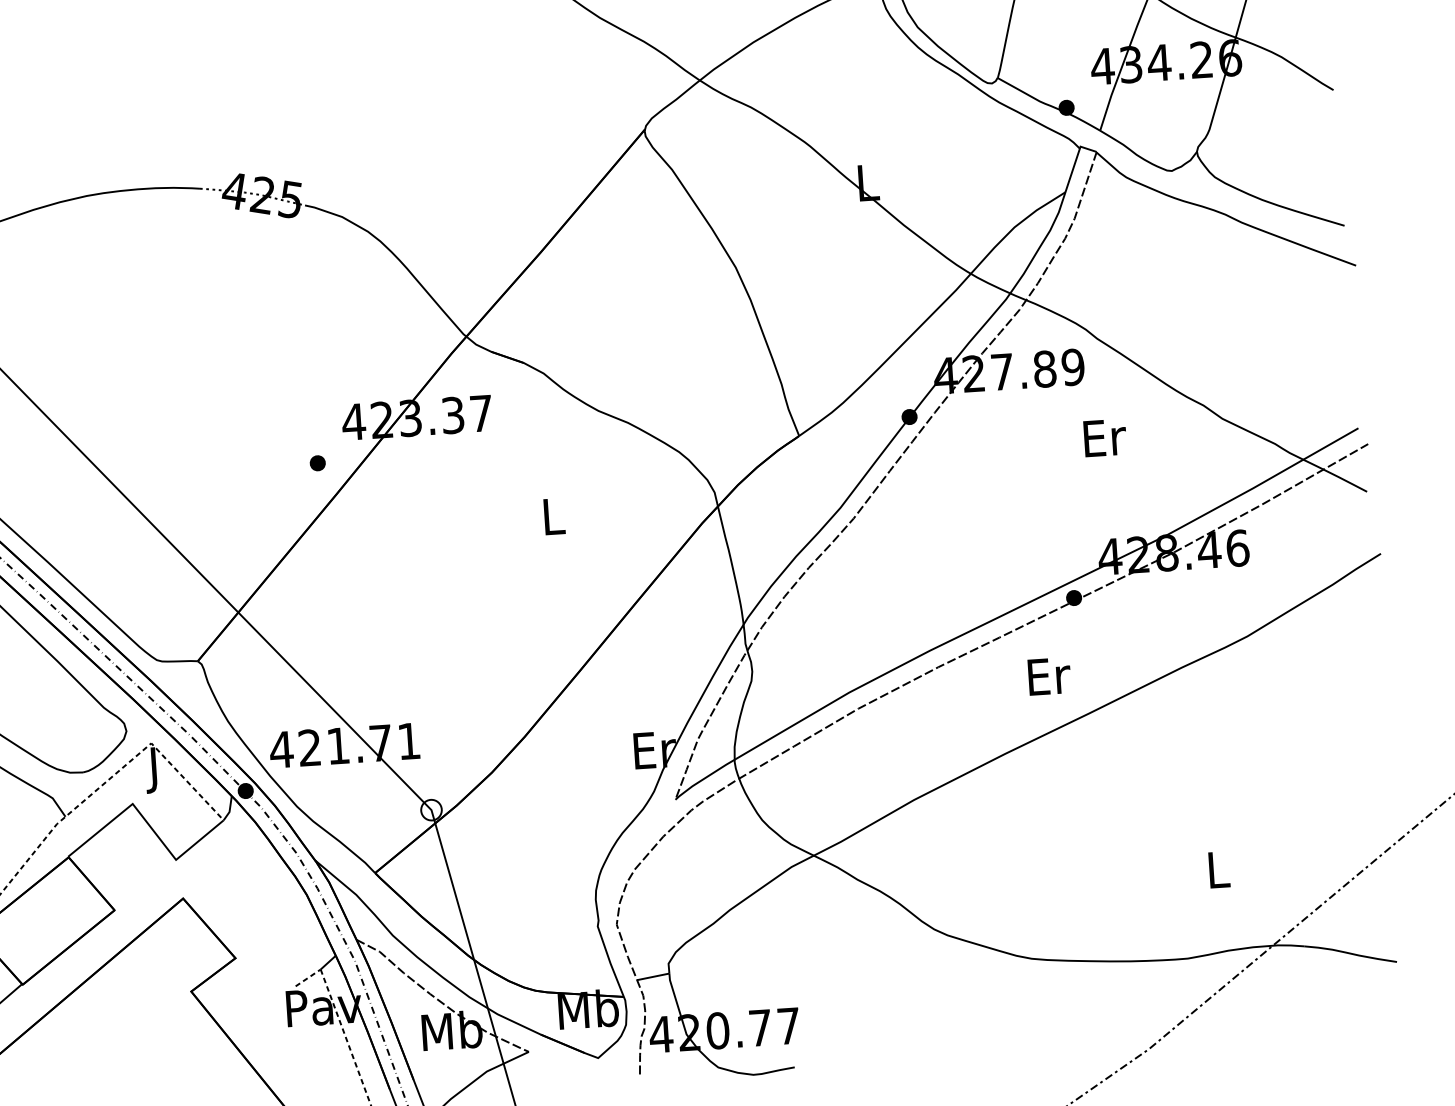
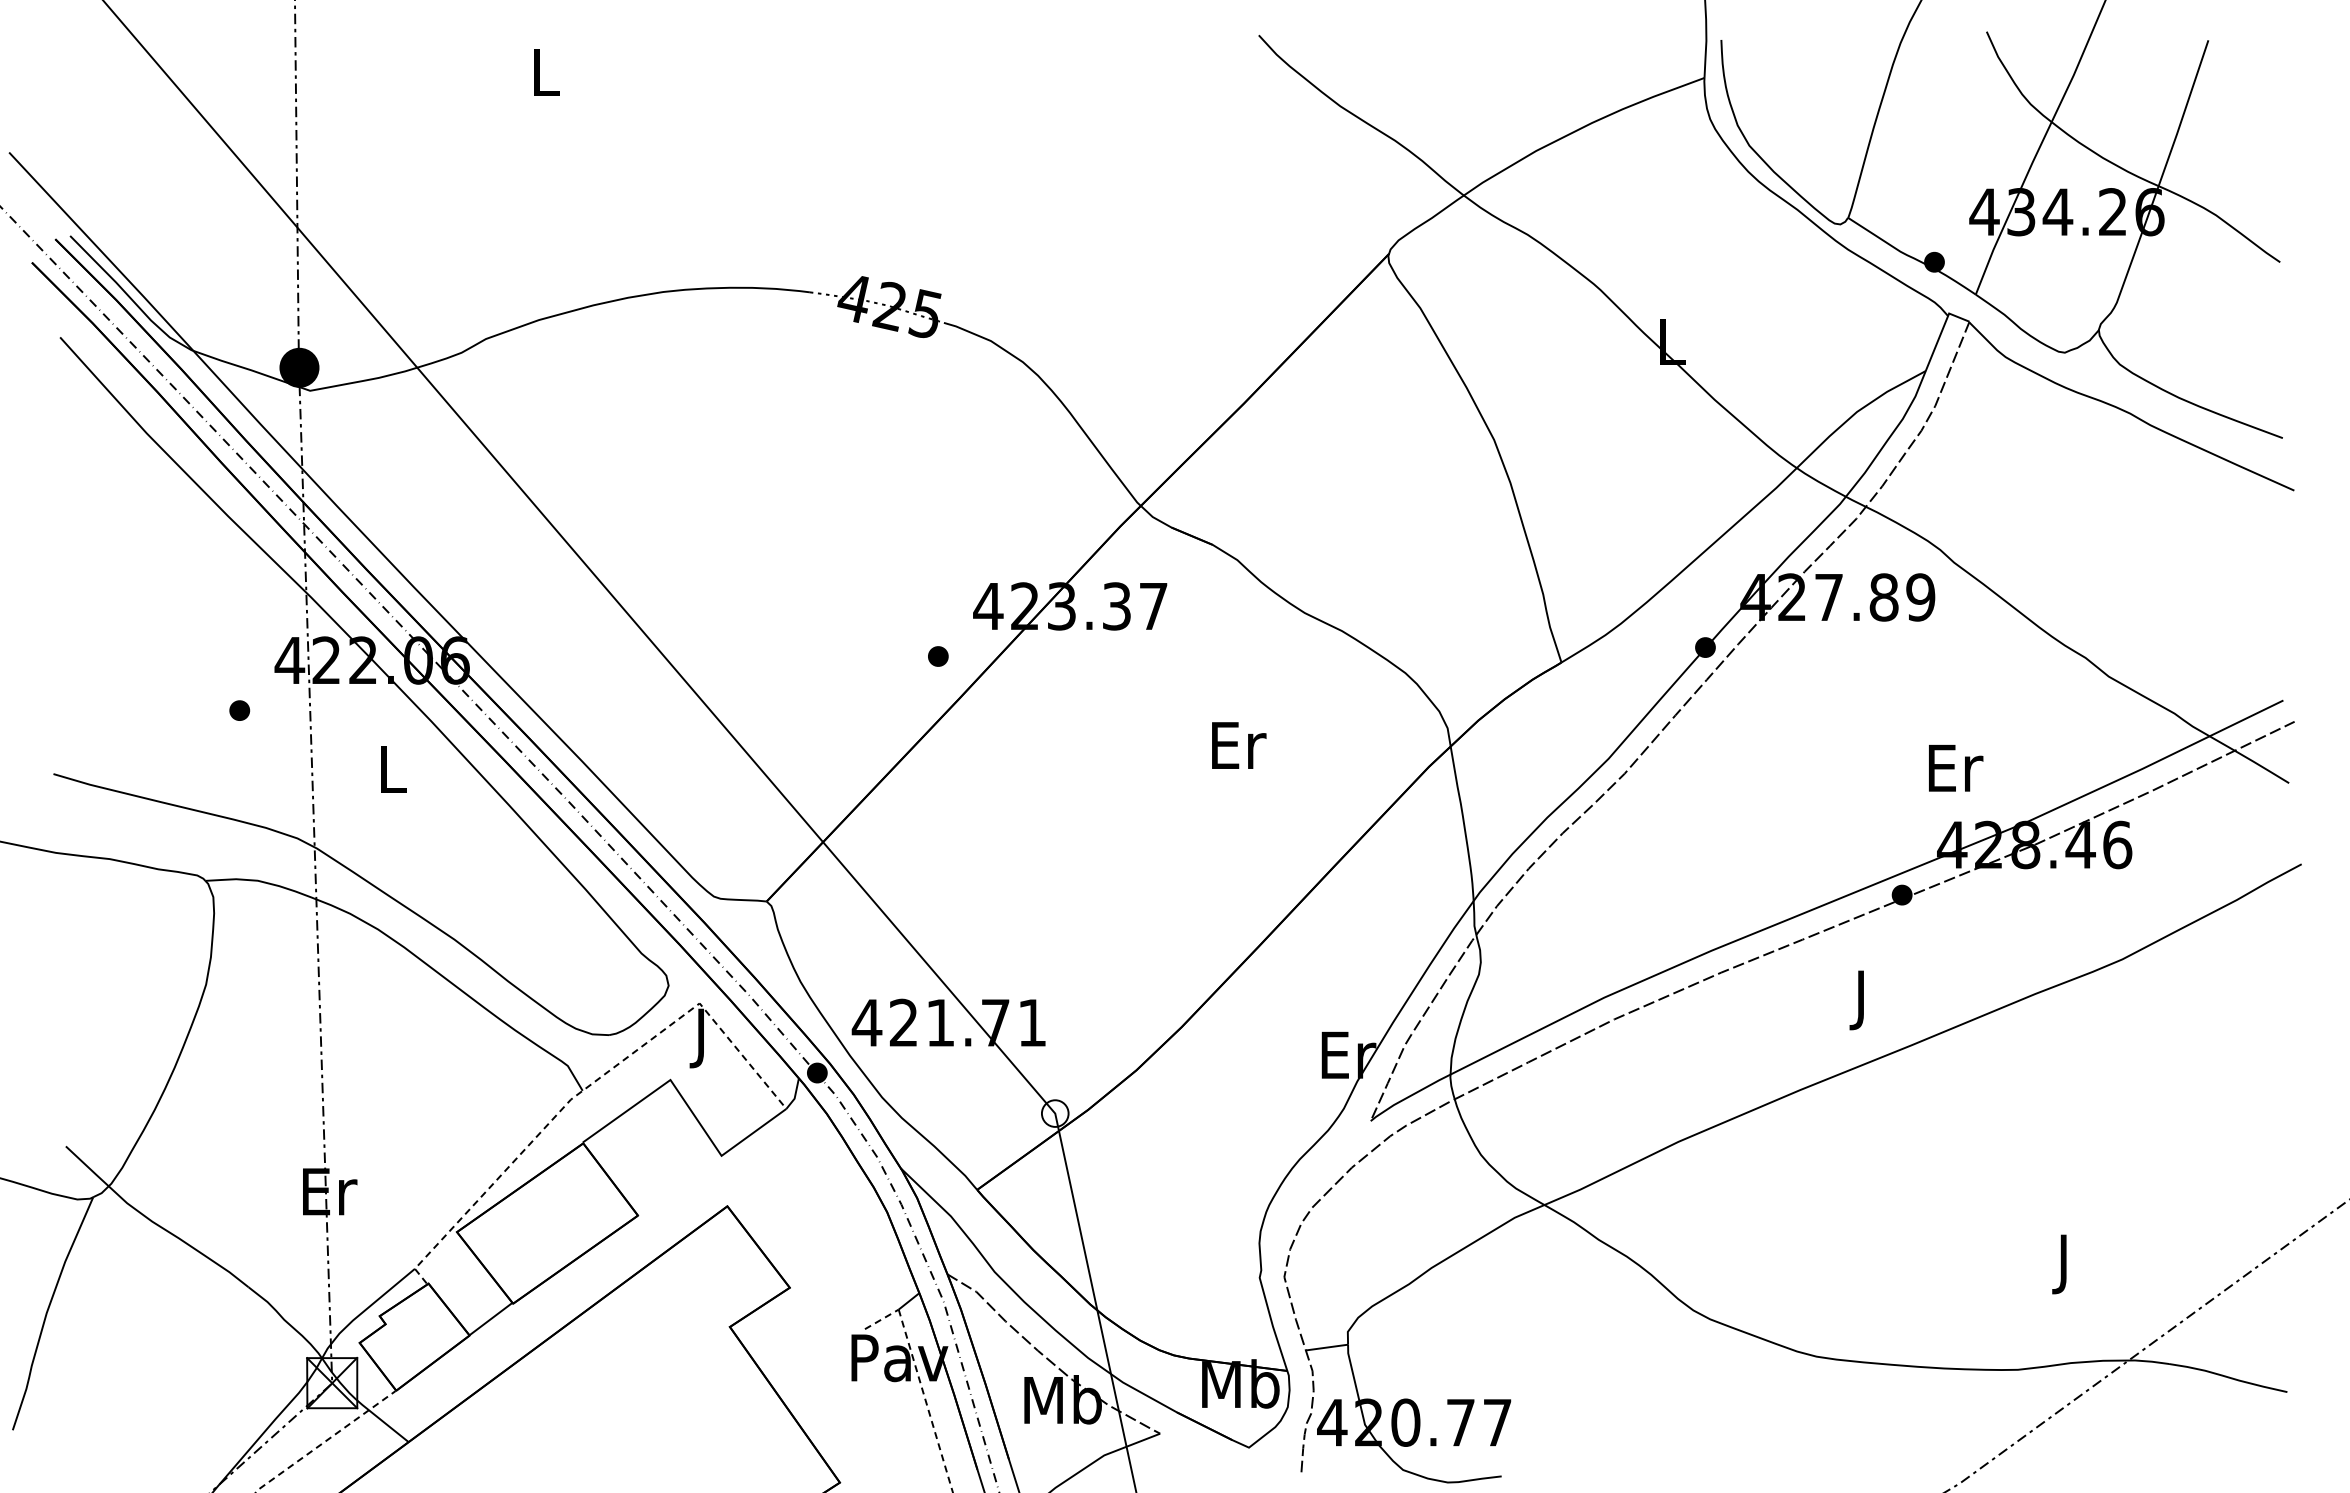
text: (1105, 438) -> (1956, 768), moved
text: (554, 516) -> (1239, 745), L -> Er
text: (1049, 681) -> (1863, 1000), Er -> J
text: (1219, 874) -> (2065, 1264), L -> J

